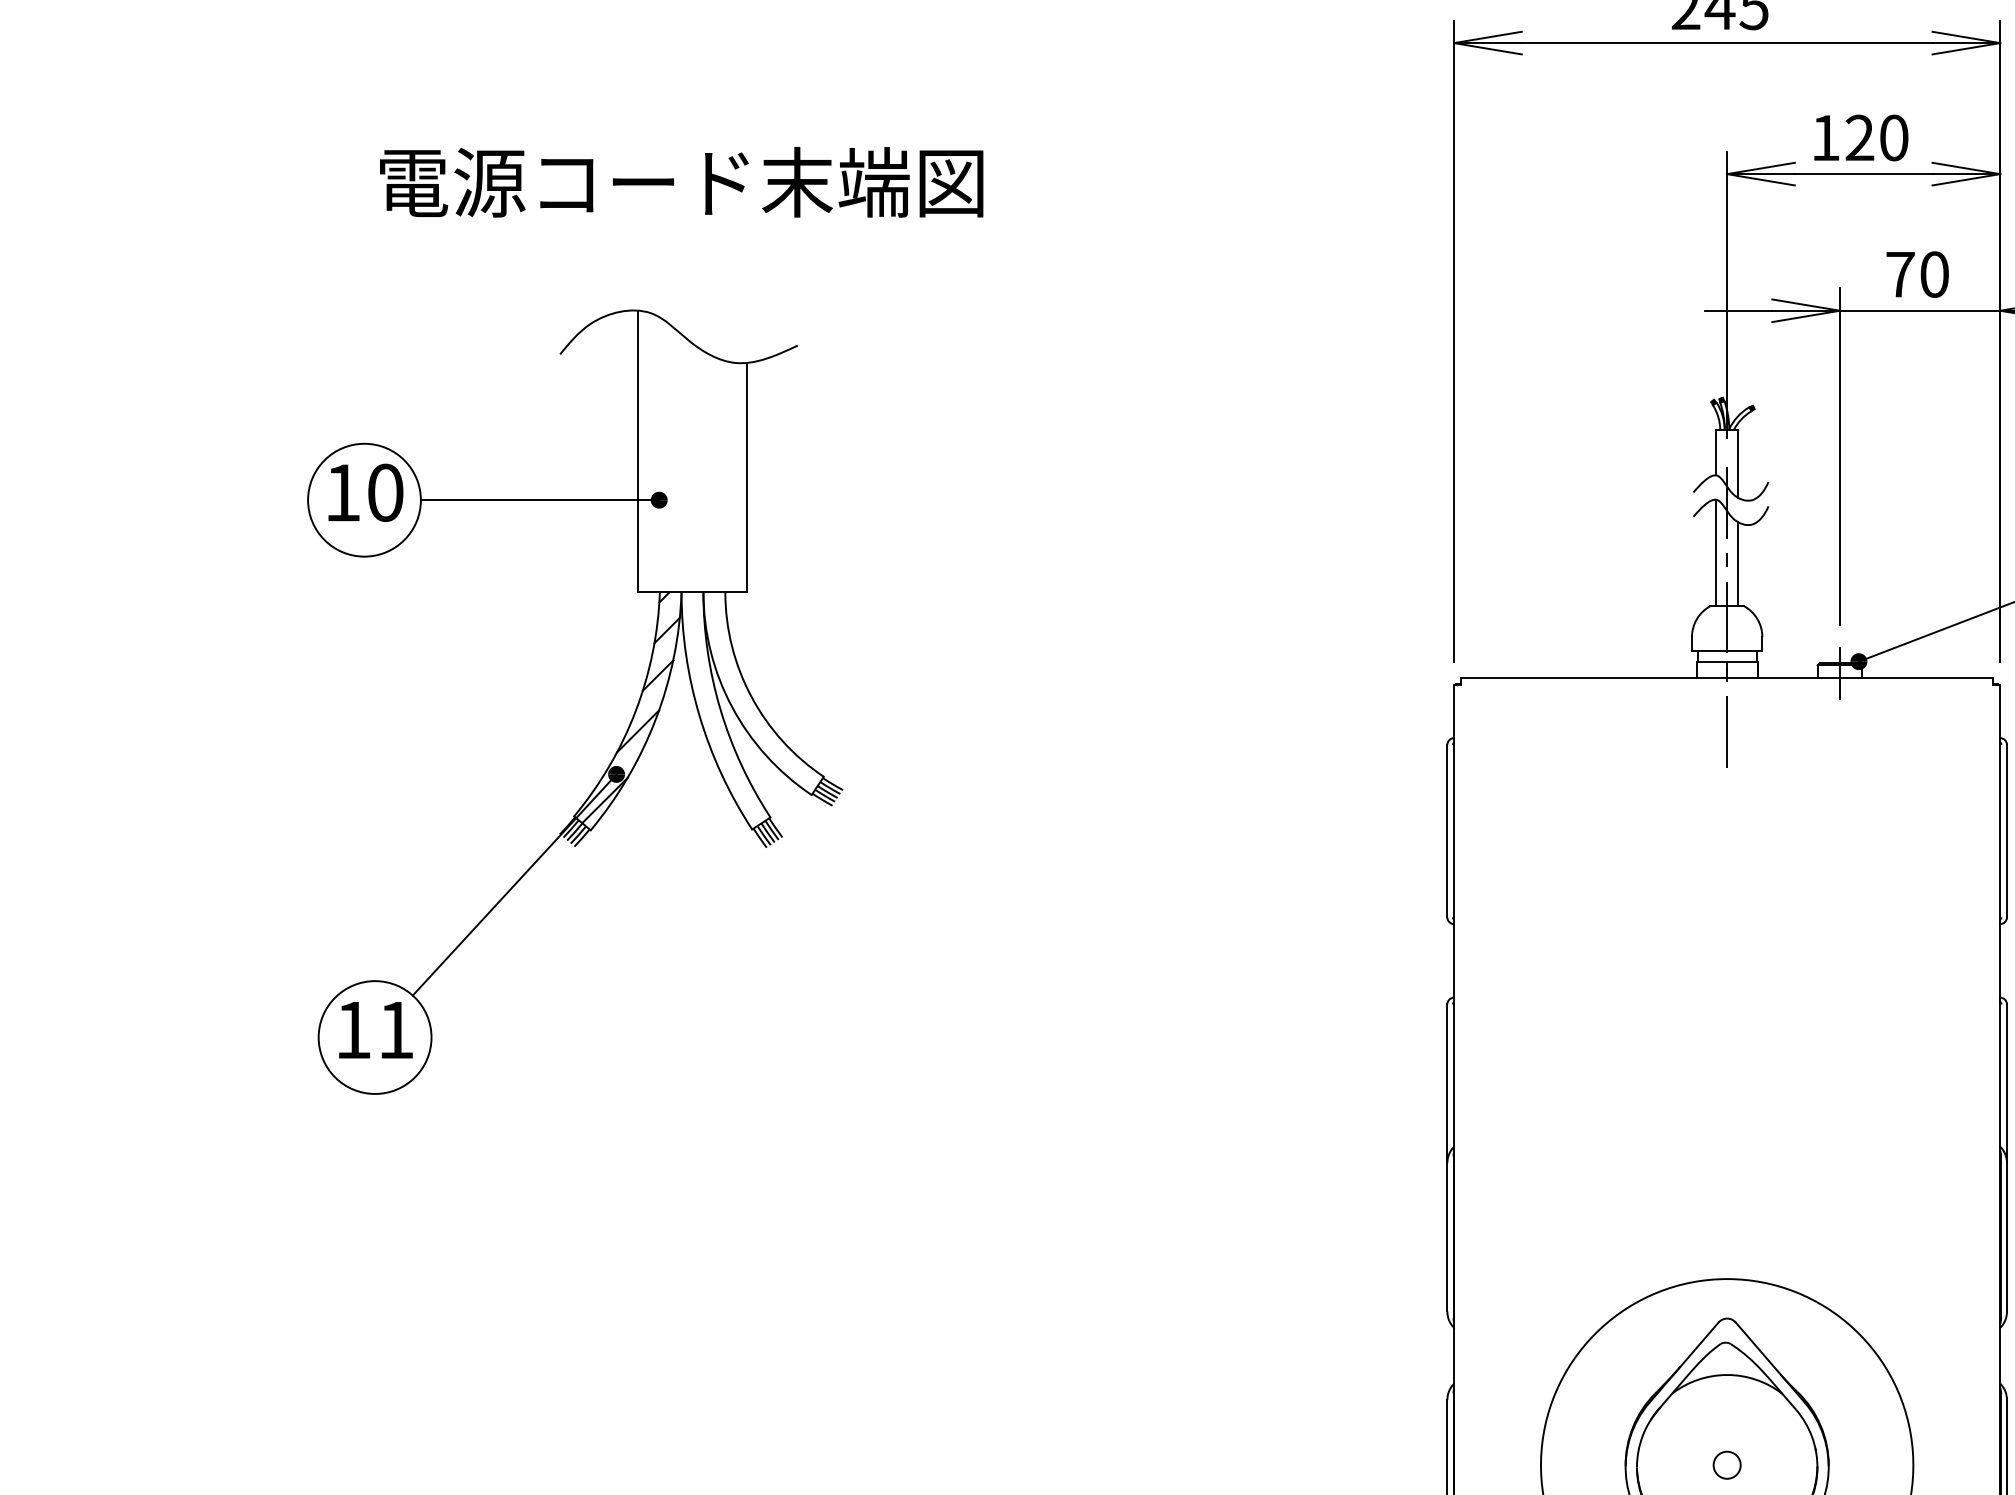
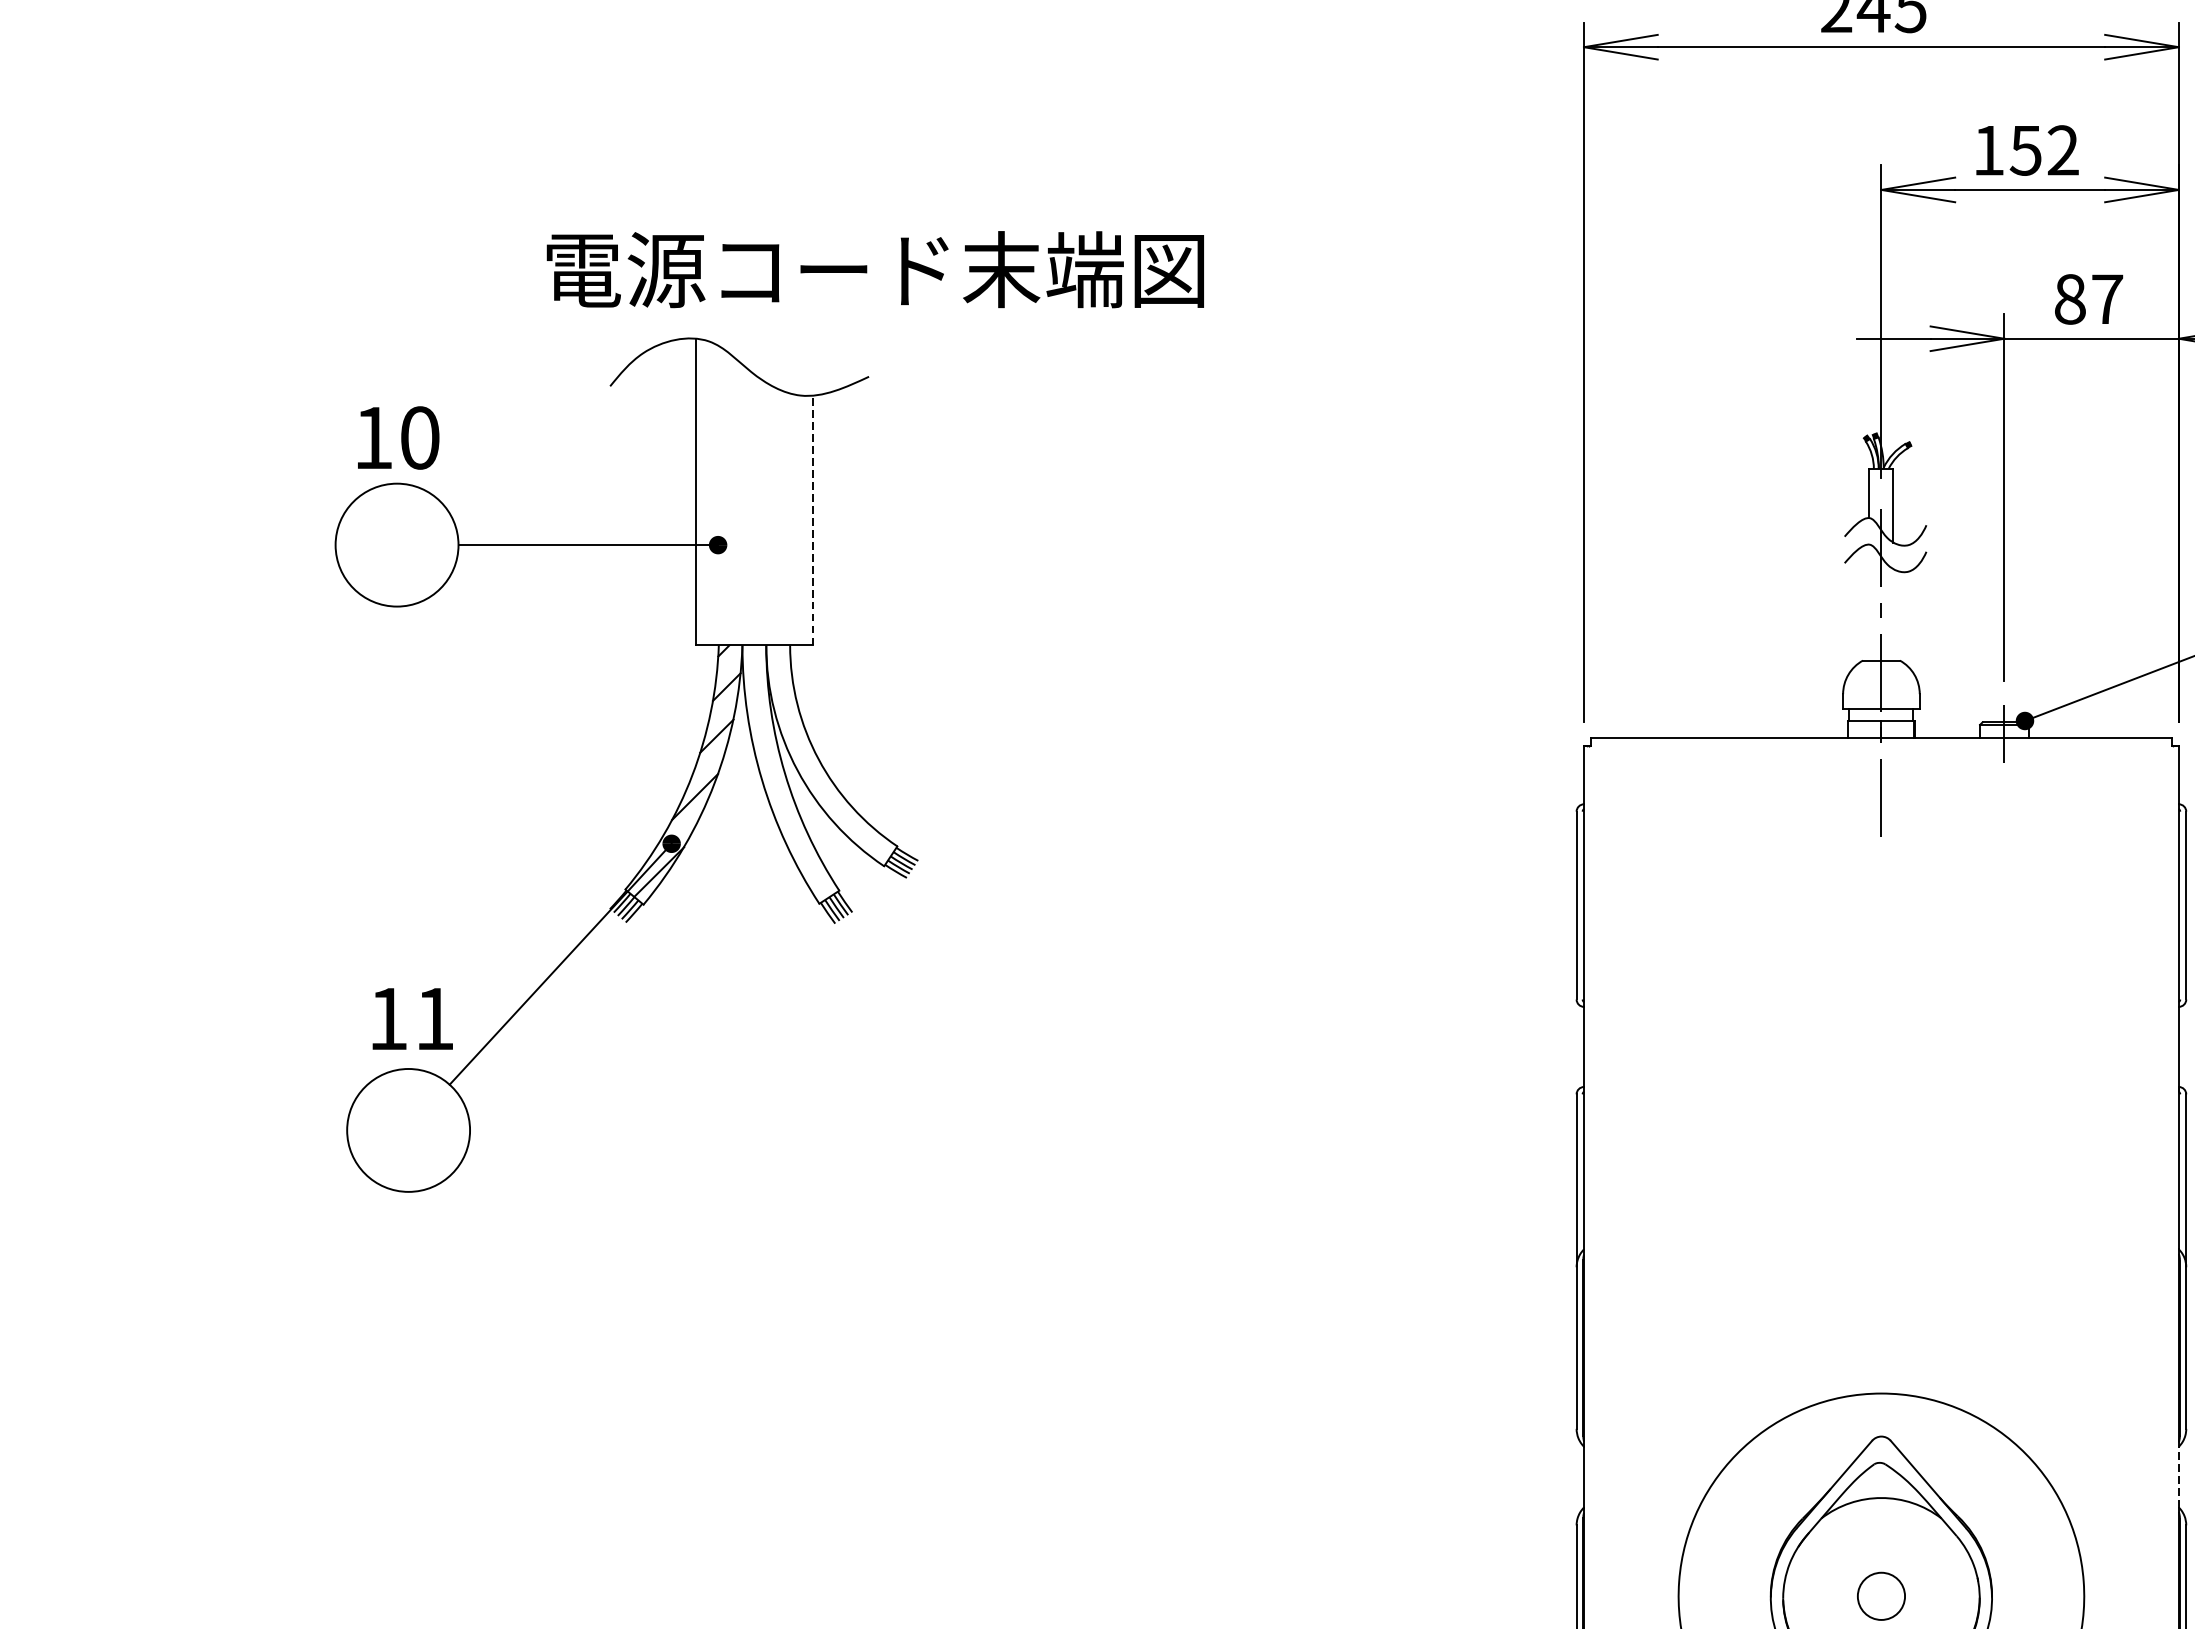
text: (1876, 137) -> (2044, 150), 120 -> 152
text: (681, 182) -> (875, 269), moved
text: (1917, 274) -> (2088, 299), 70 -> 87
line: (746, 477) -> (813, 520), solid -> dashed
text: (365, 492) -> (398, 437), moved
line: (1715, 552) -> (1868, 602), removed
line: (1738, 564) -> (1893, 615), removed
text: (375, 1030) -> (412, 1019), moved
line: (2000, 1355) -> (2179, 1476), solid -> dashed
circle: (1726, 1464) -> (1880, 1595), size x1.6

